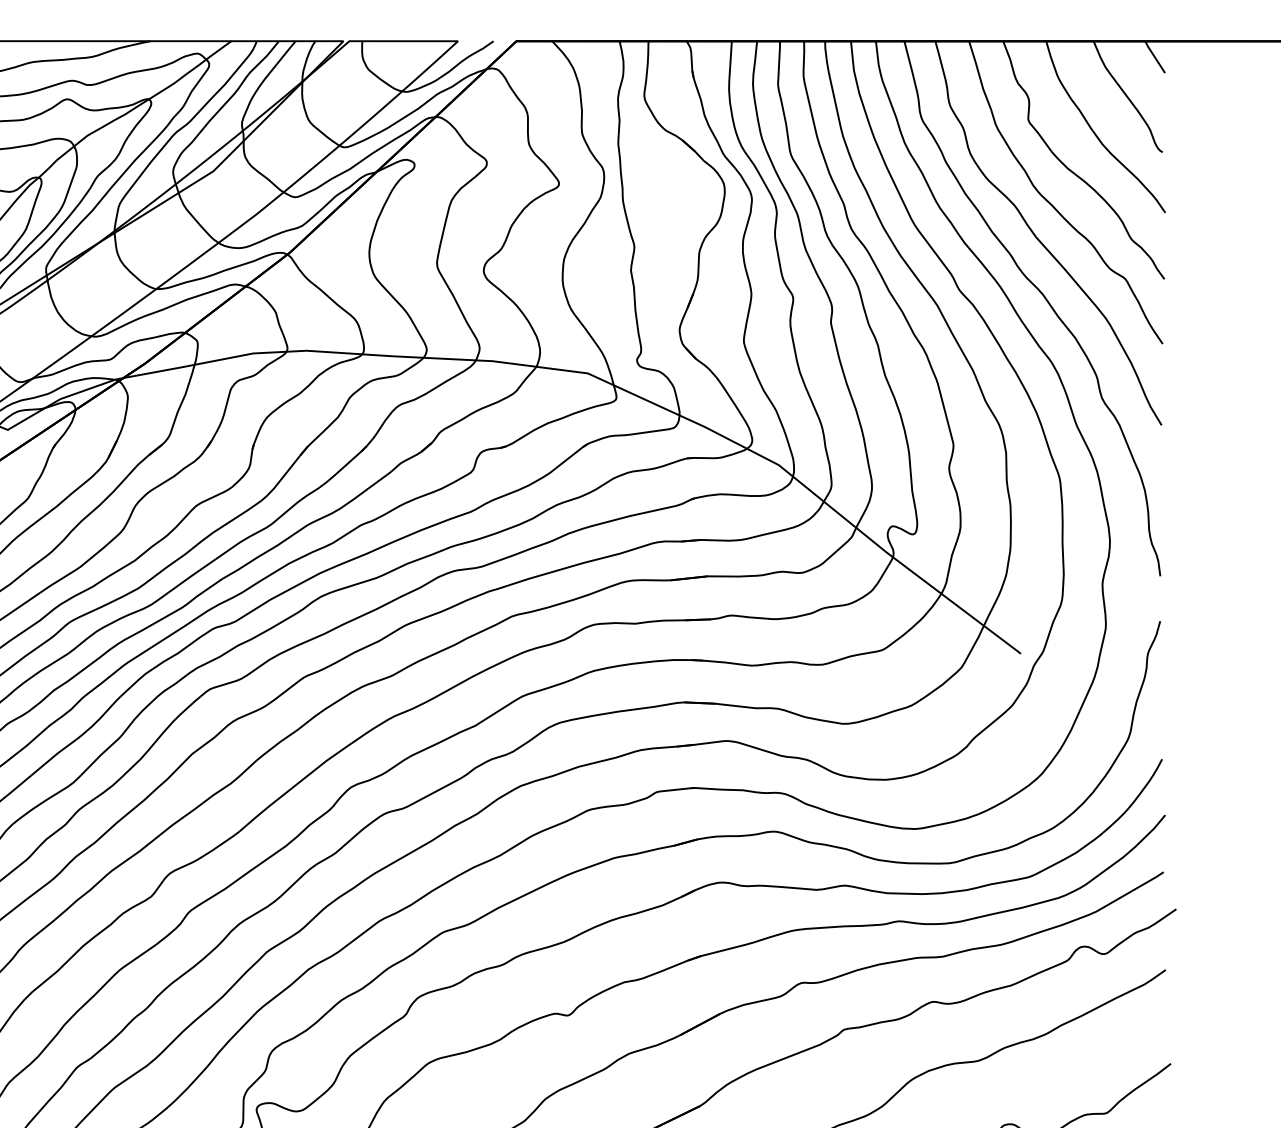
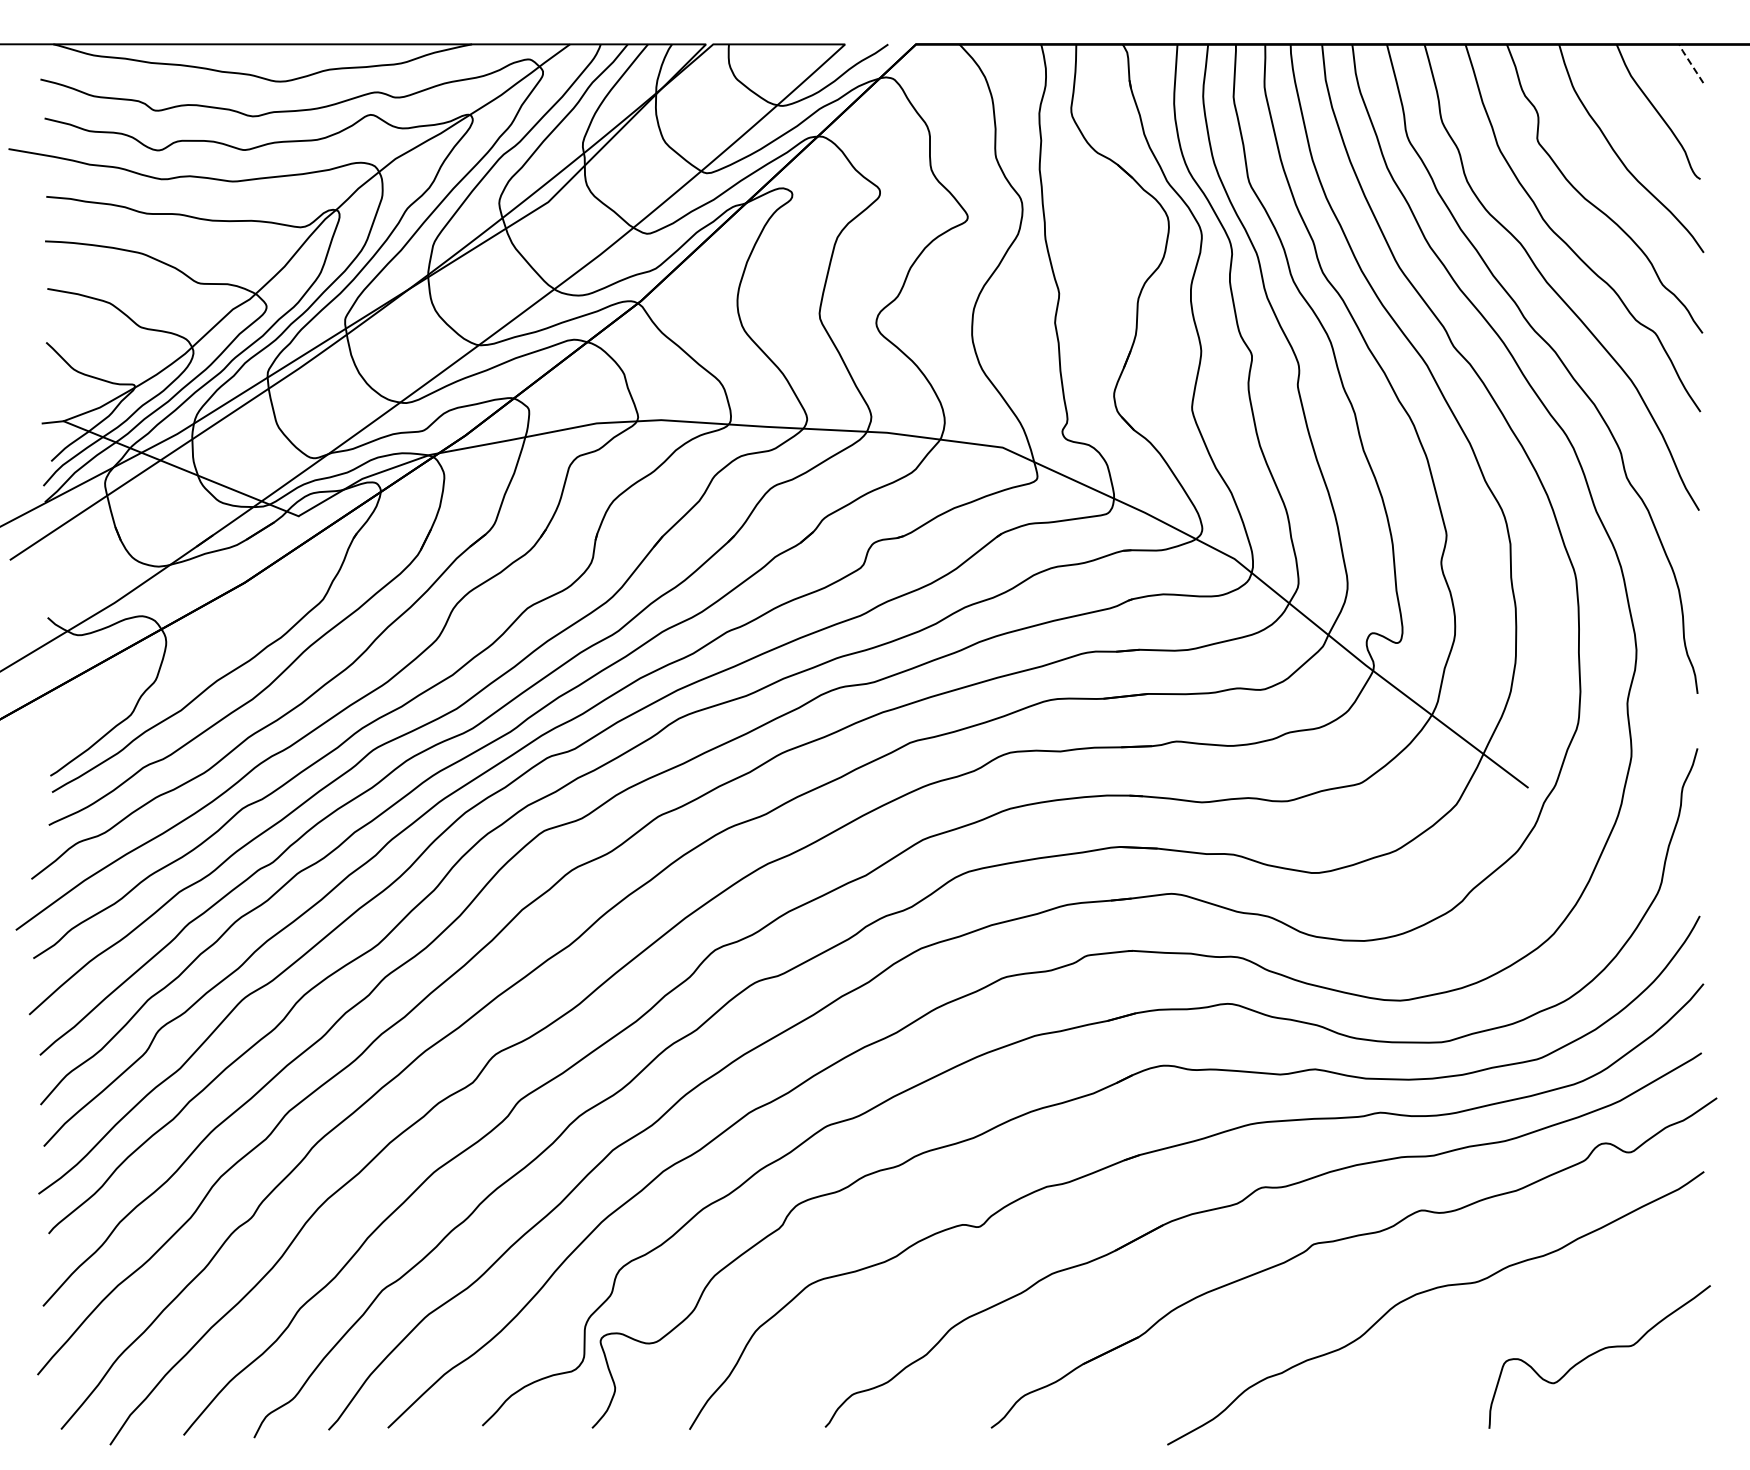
line: (1154, 56) -> (1690, 62), solid -> dashed

